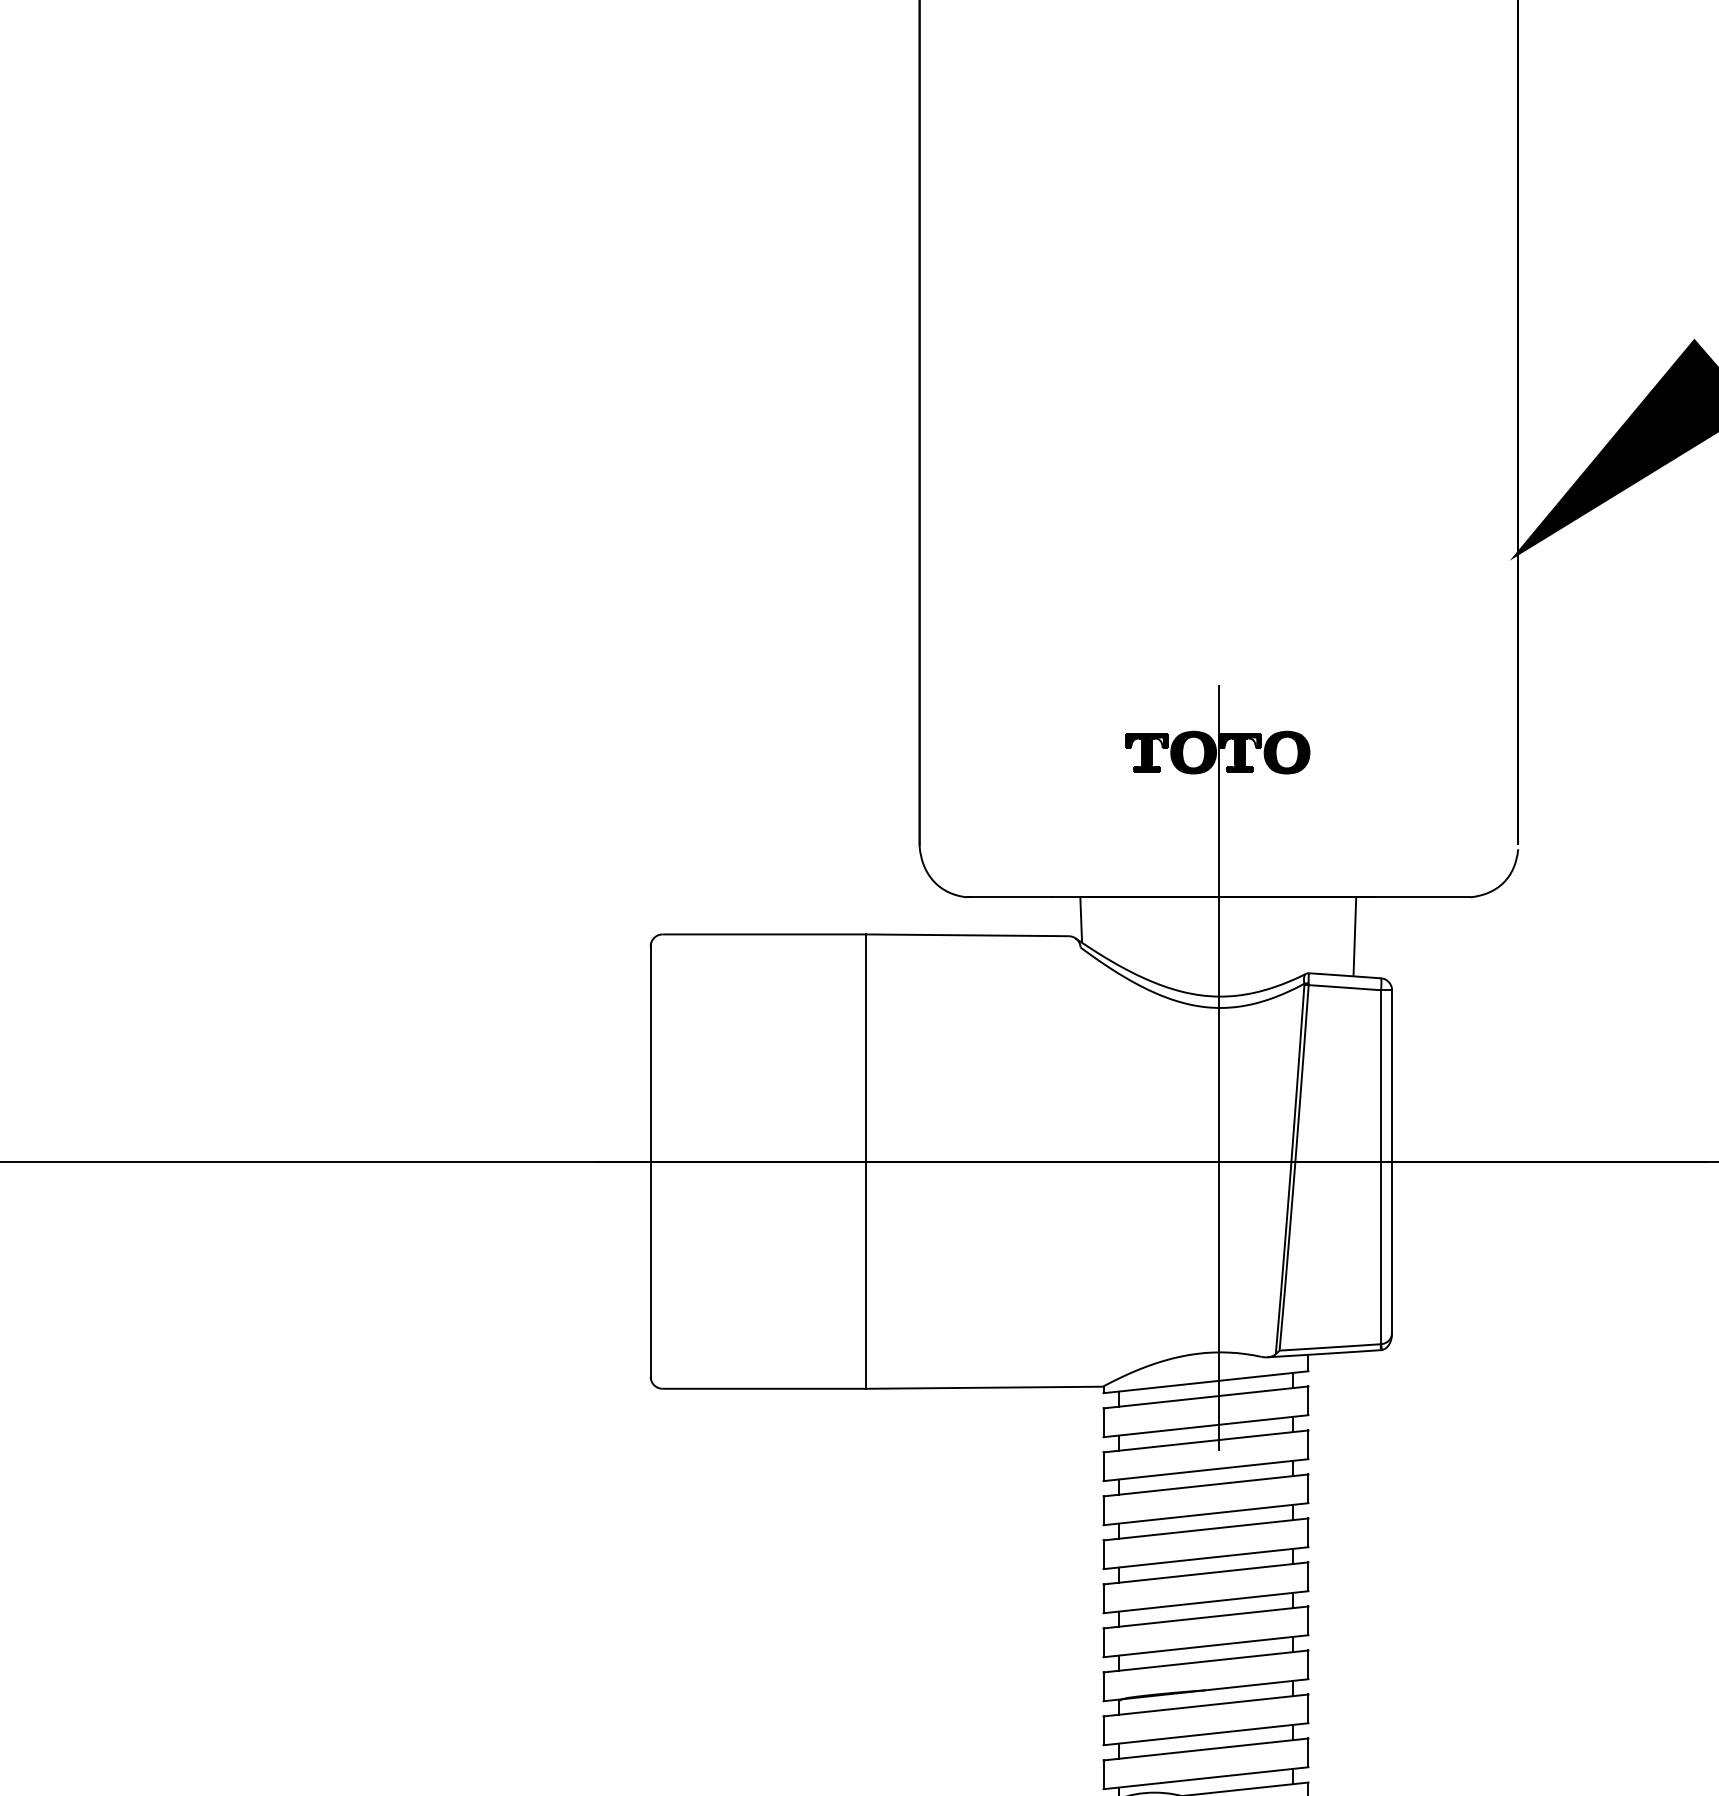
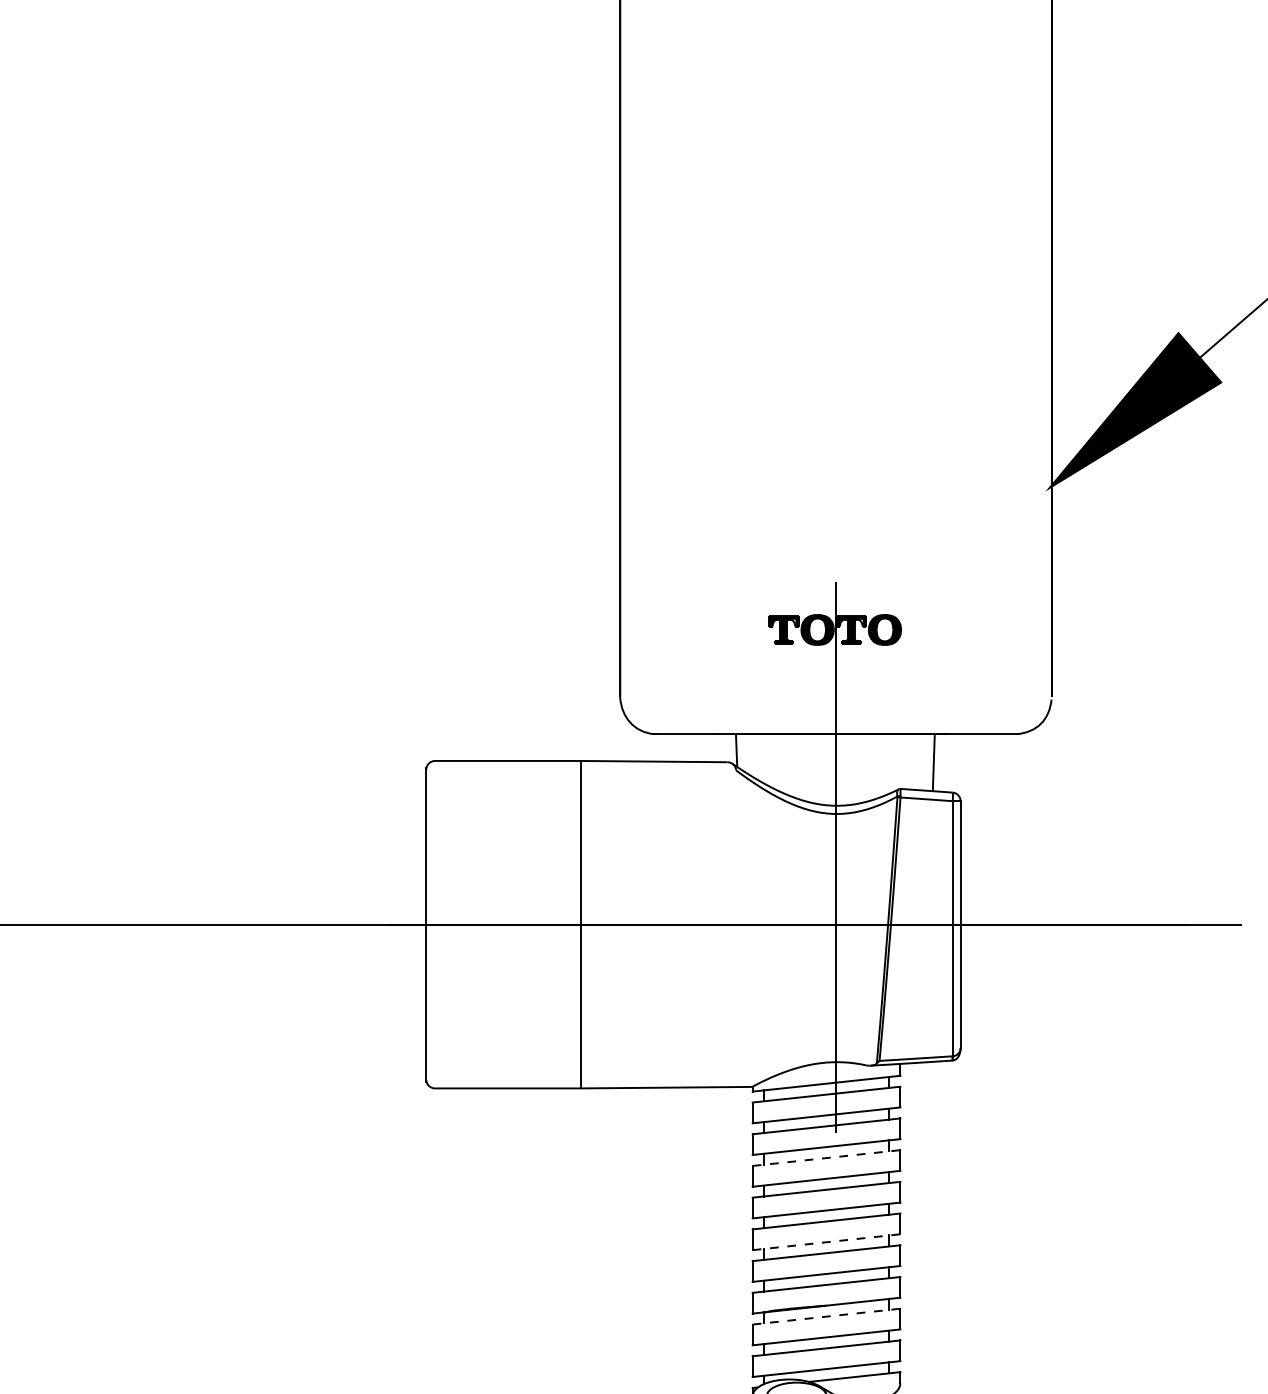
line: (1207, 1486) -> (827, 1158), solid -> dashed
line: (1207, 1602) -> (827, 1242), solid -> dashed
line: (1207, 1705) -> (827, 1316), solid -> dashed

